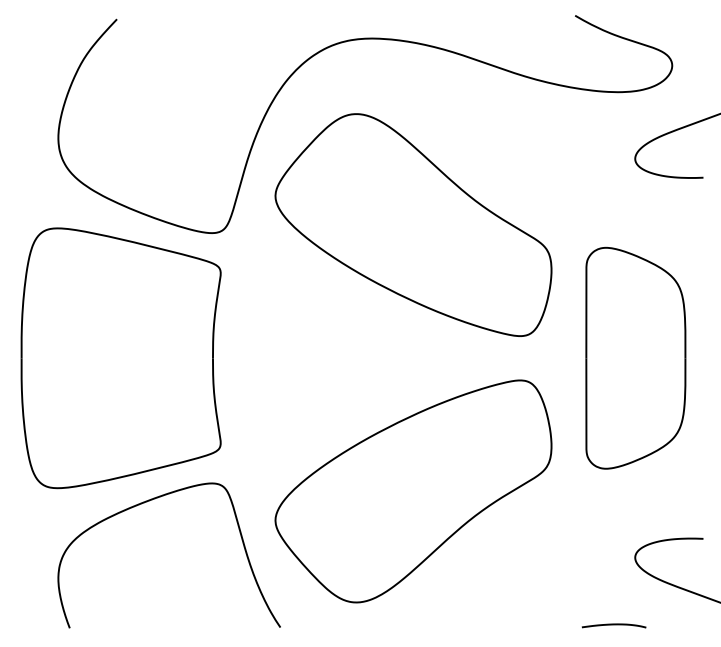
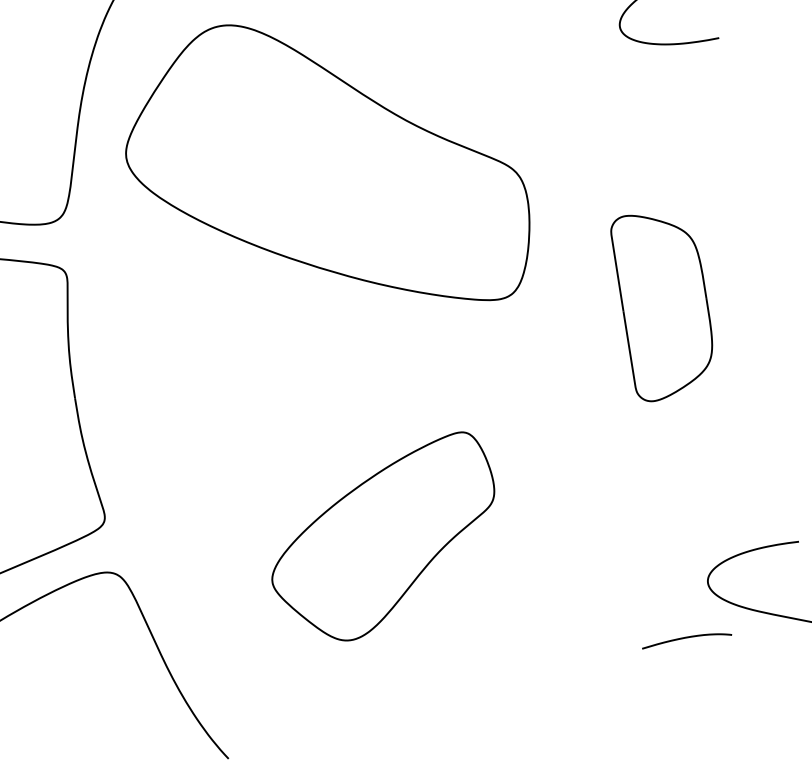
part: (635, 357) -> (664, 303), size x0.6
part: (413, 491) -> (384, 539), size x0.6
curve: (613, 625) -> (685, 639), moved

